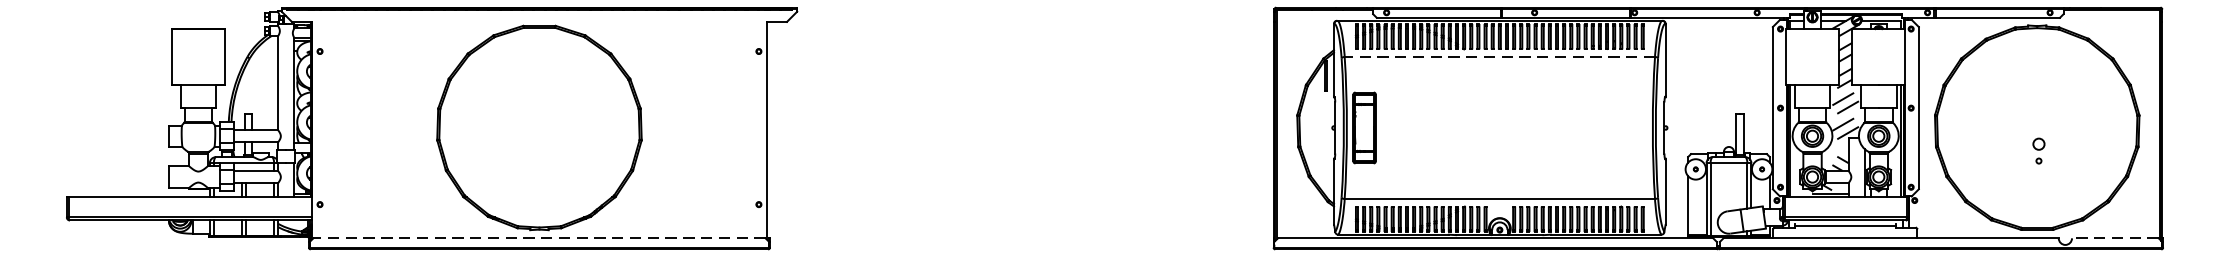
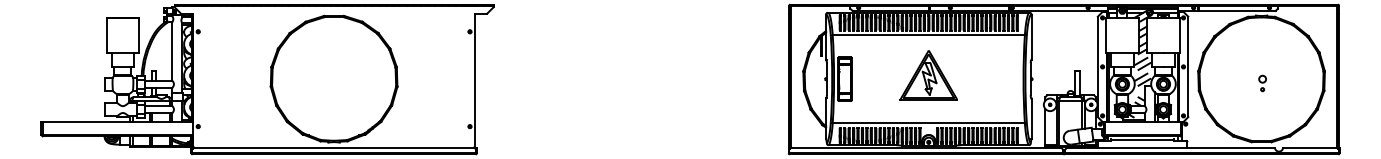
line: (1499, 57) -> (928, 35), dashed -> solid
part: (1499, 122) -> (928, 75), added
part: (2038, 151) -> (1262, 83), moved
line: (540, 238) -> (334, 147), dashed -> solid
line: (2114, 238) -> (1309, 147), dashed -> solid

